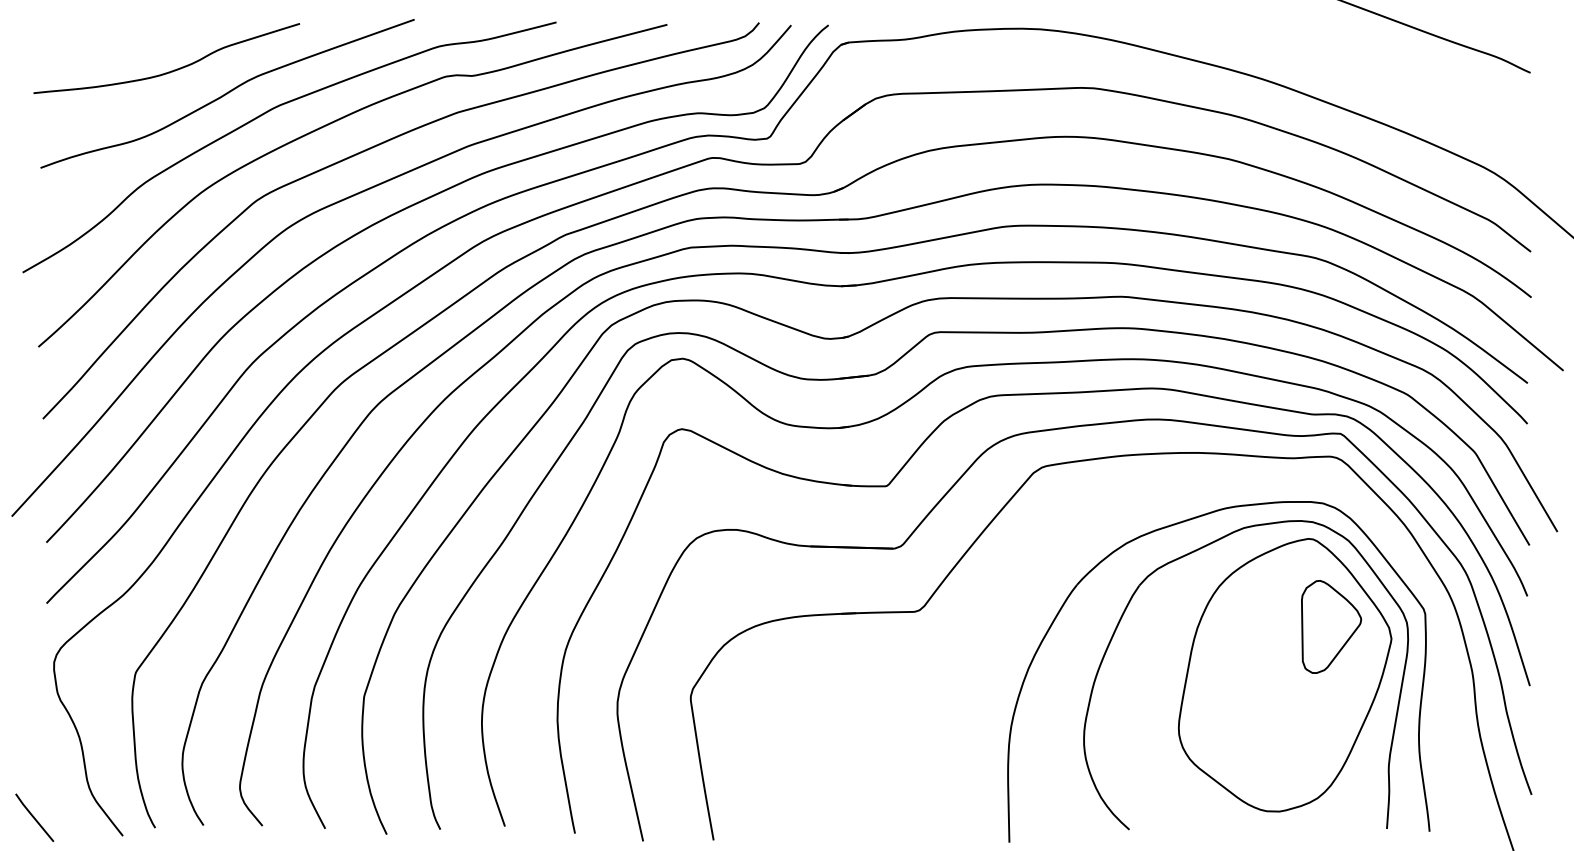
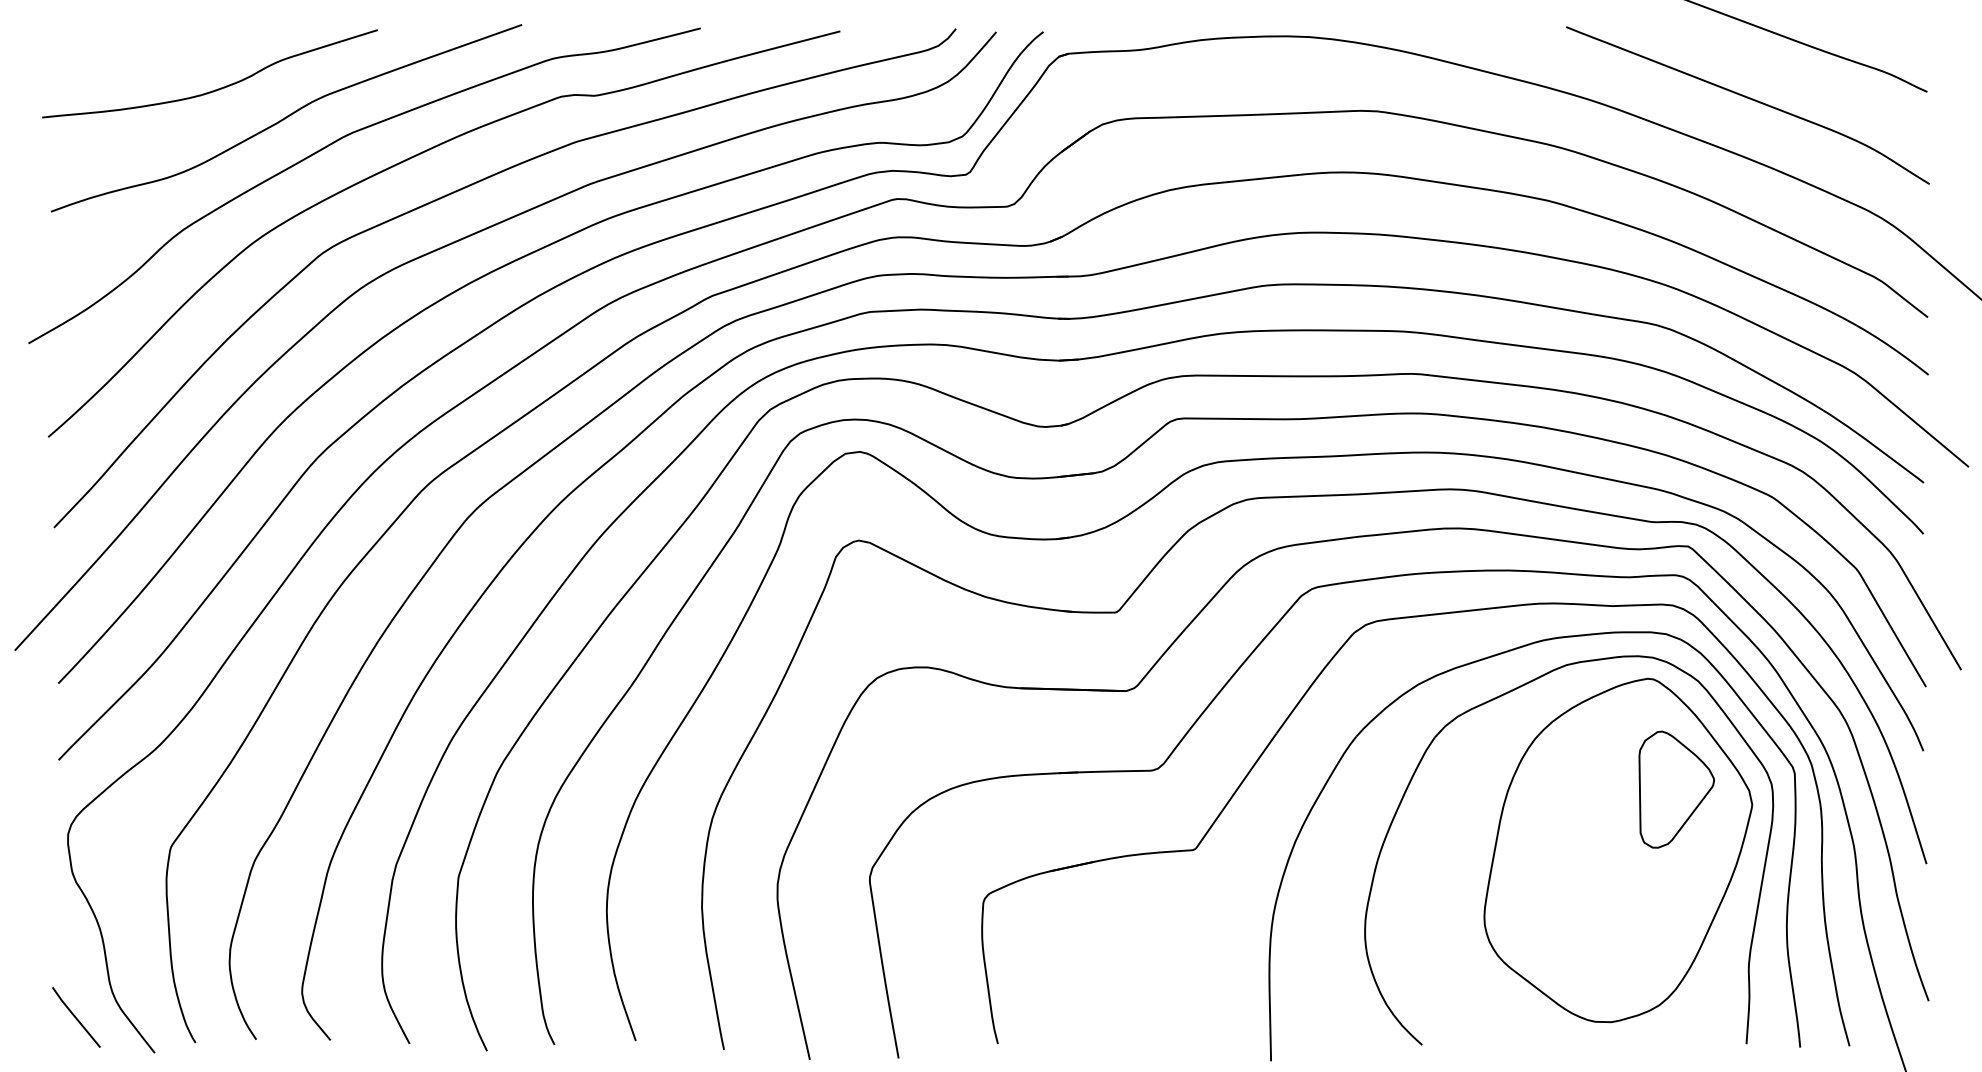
curve: (1387, 78) -> (1747, 99), added
part: (1019, 576) -> (1283, 726), added
line: (34, 817) -> (76, 1017), moved

